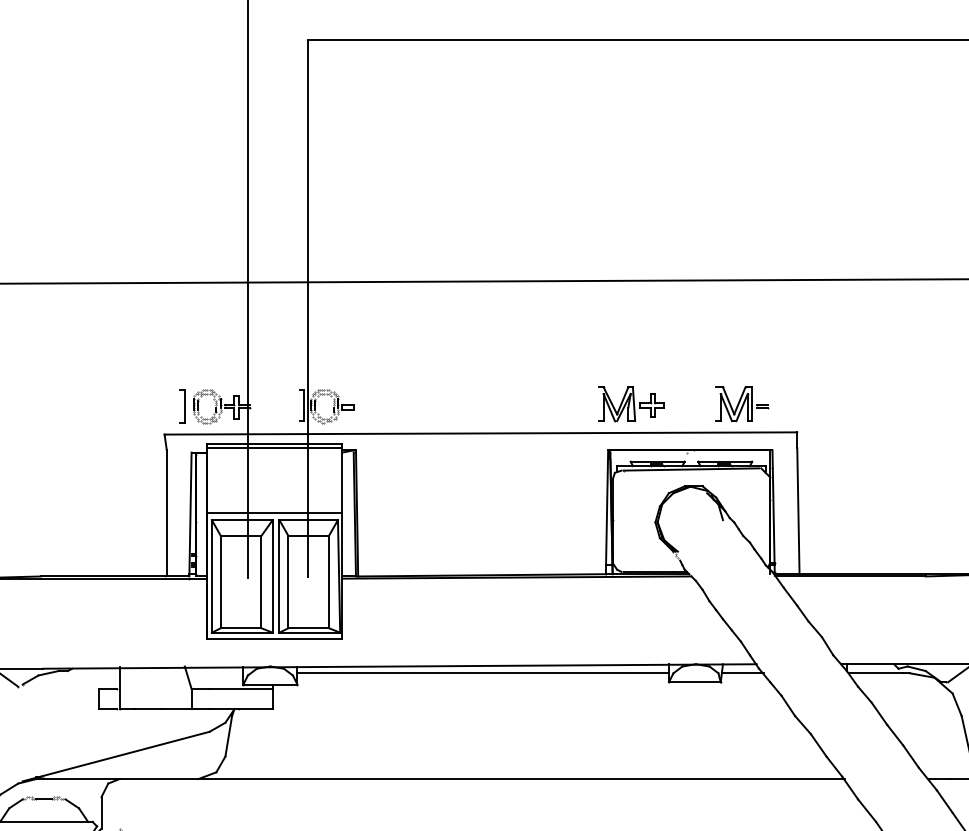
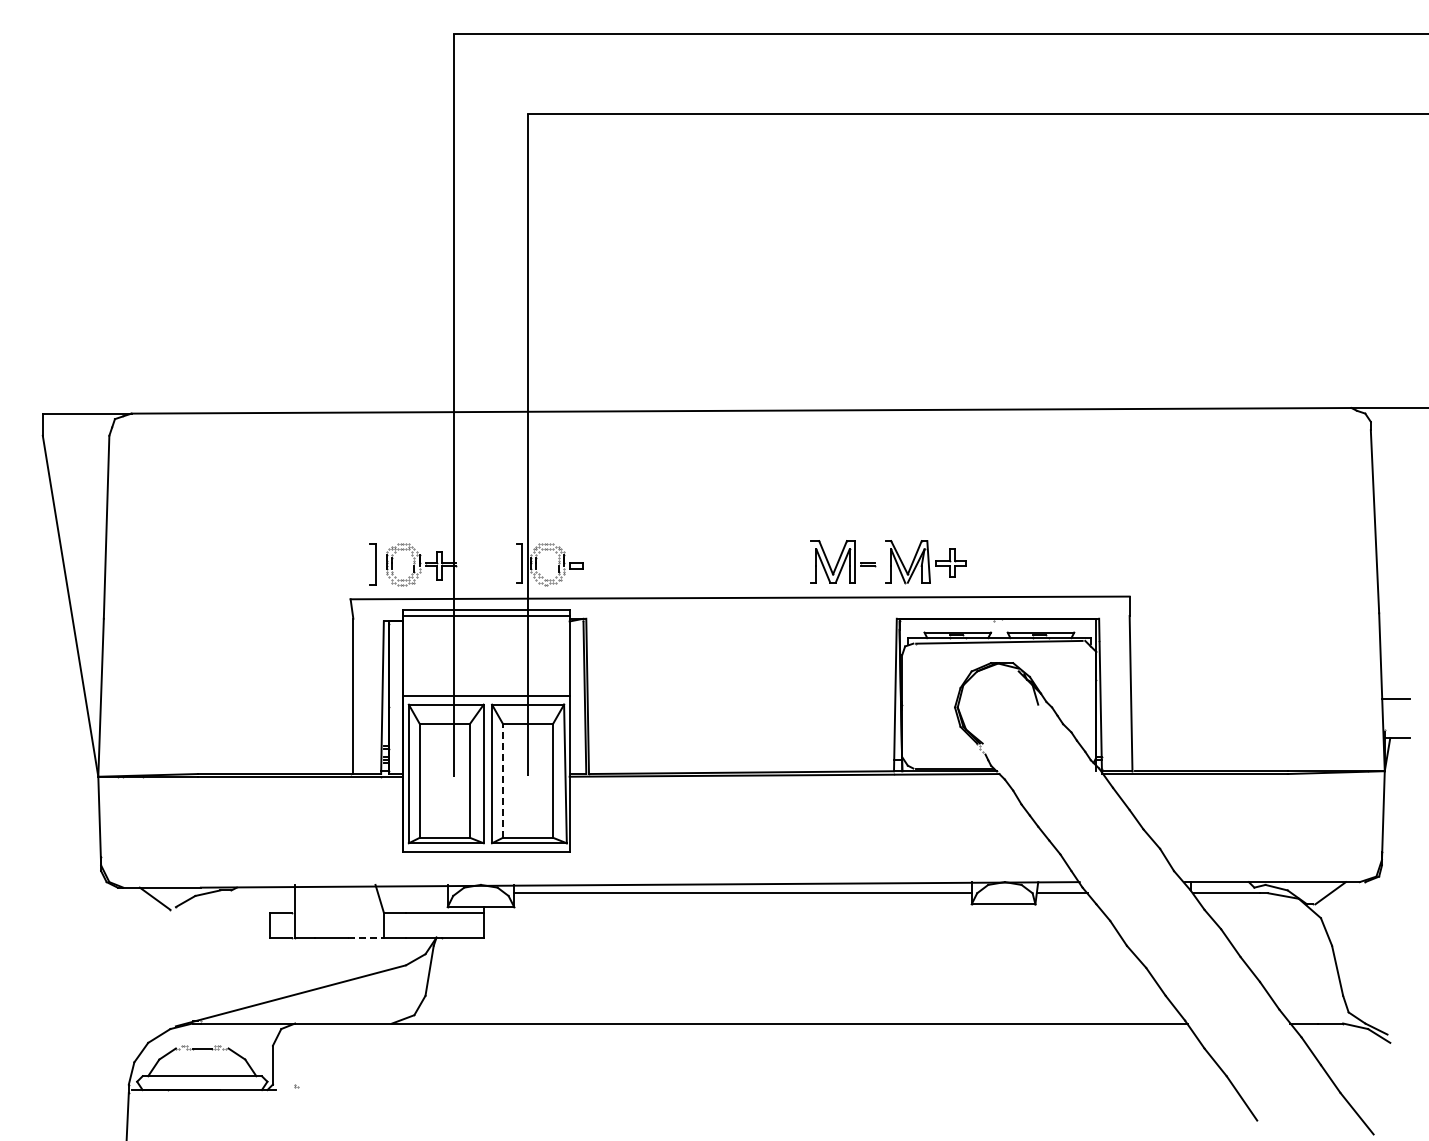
part: (742, 403) -> (843, 561), moved
line: (288, 581) -> (503, 780), solid -> dashed
line: (177, 709) -> (366, 937), solid -> dashed

